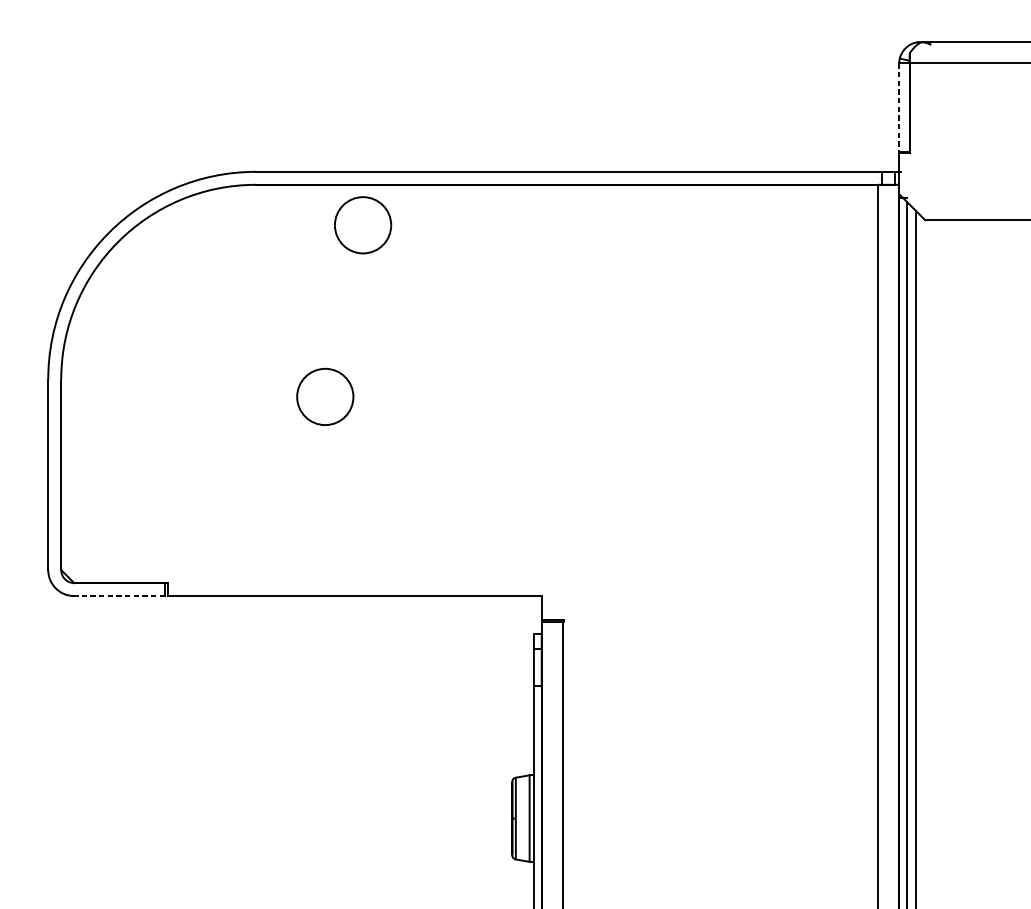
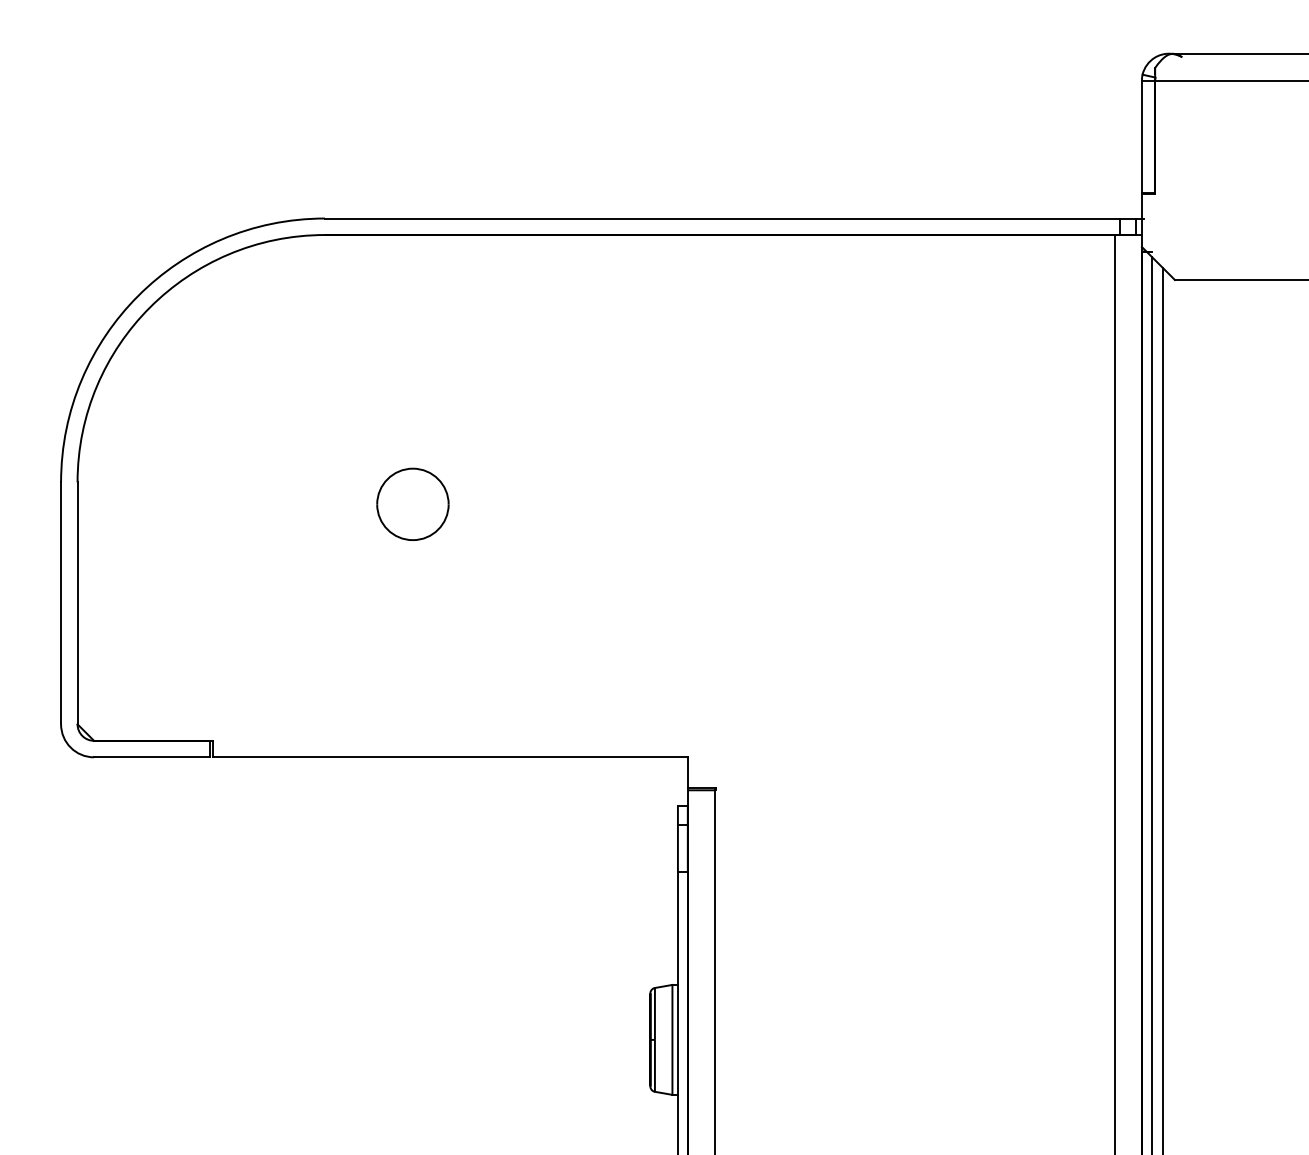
line: (898, 108) -> (1141, 137), dashed -> solid
part: (362, 224) -> (460, 285), removed
line: (119, 596) -> (151, 757), dashed -> solid

